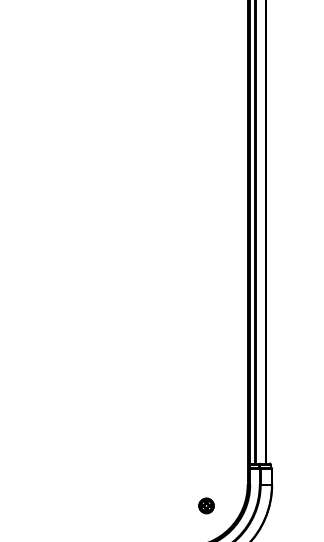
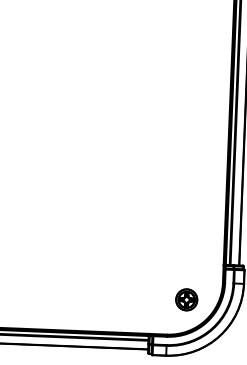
part: (206, 505) -> (186, 299), size x1.67

